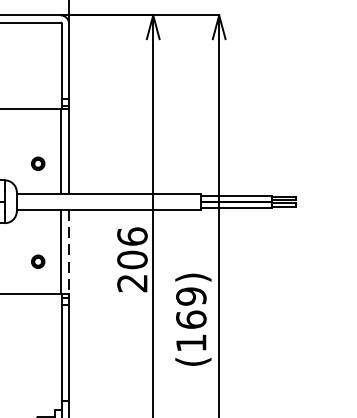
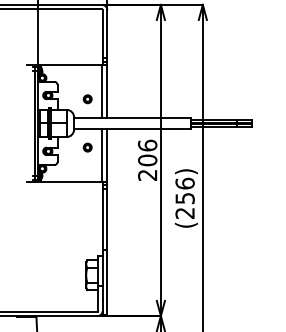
line: (69, 252) -> (107, 155), dashed -> solid
part: (37, 261) -> (87, 147), moved
text: (190, 318) -> (184, 197), (169) -> (256)

